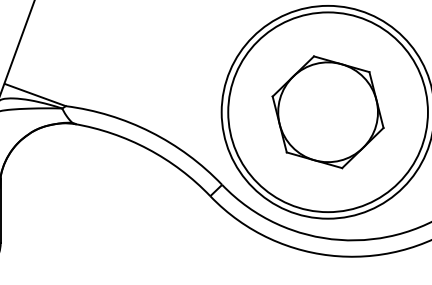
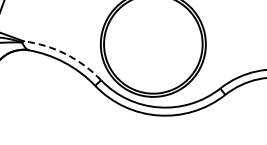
part: (326, 112) -> (152, 44), removed
arc: (150, 132) -> (65, 54), solid -> dashed

